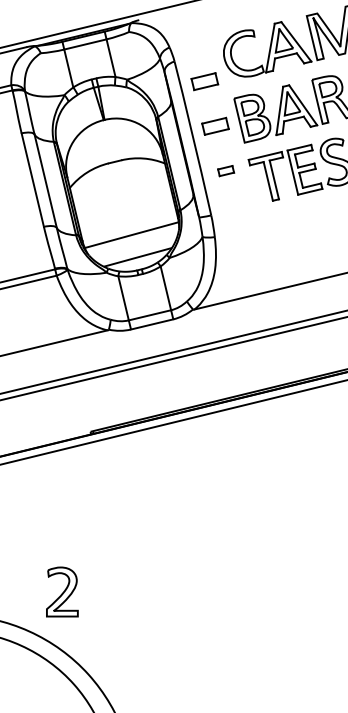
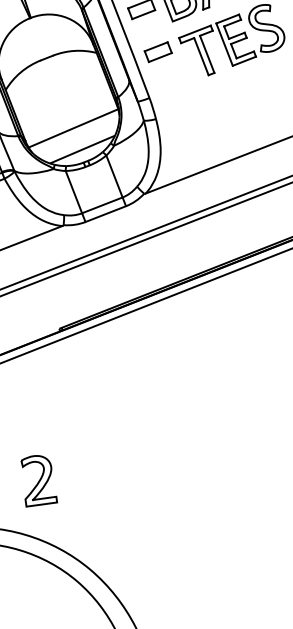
part: (225, 170) -> (157, 51), size x1.67
part: (62, 591) -> (38, 479), moved

